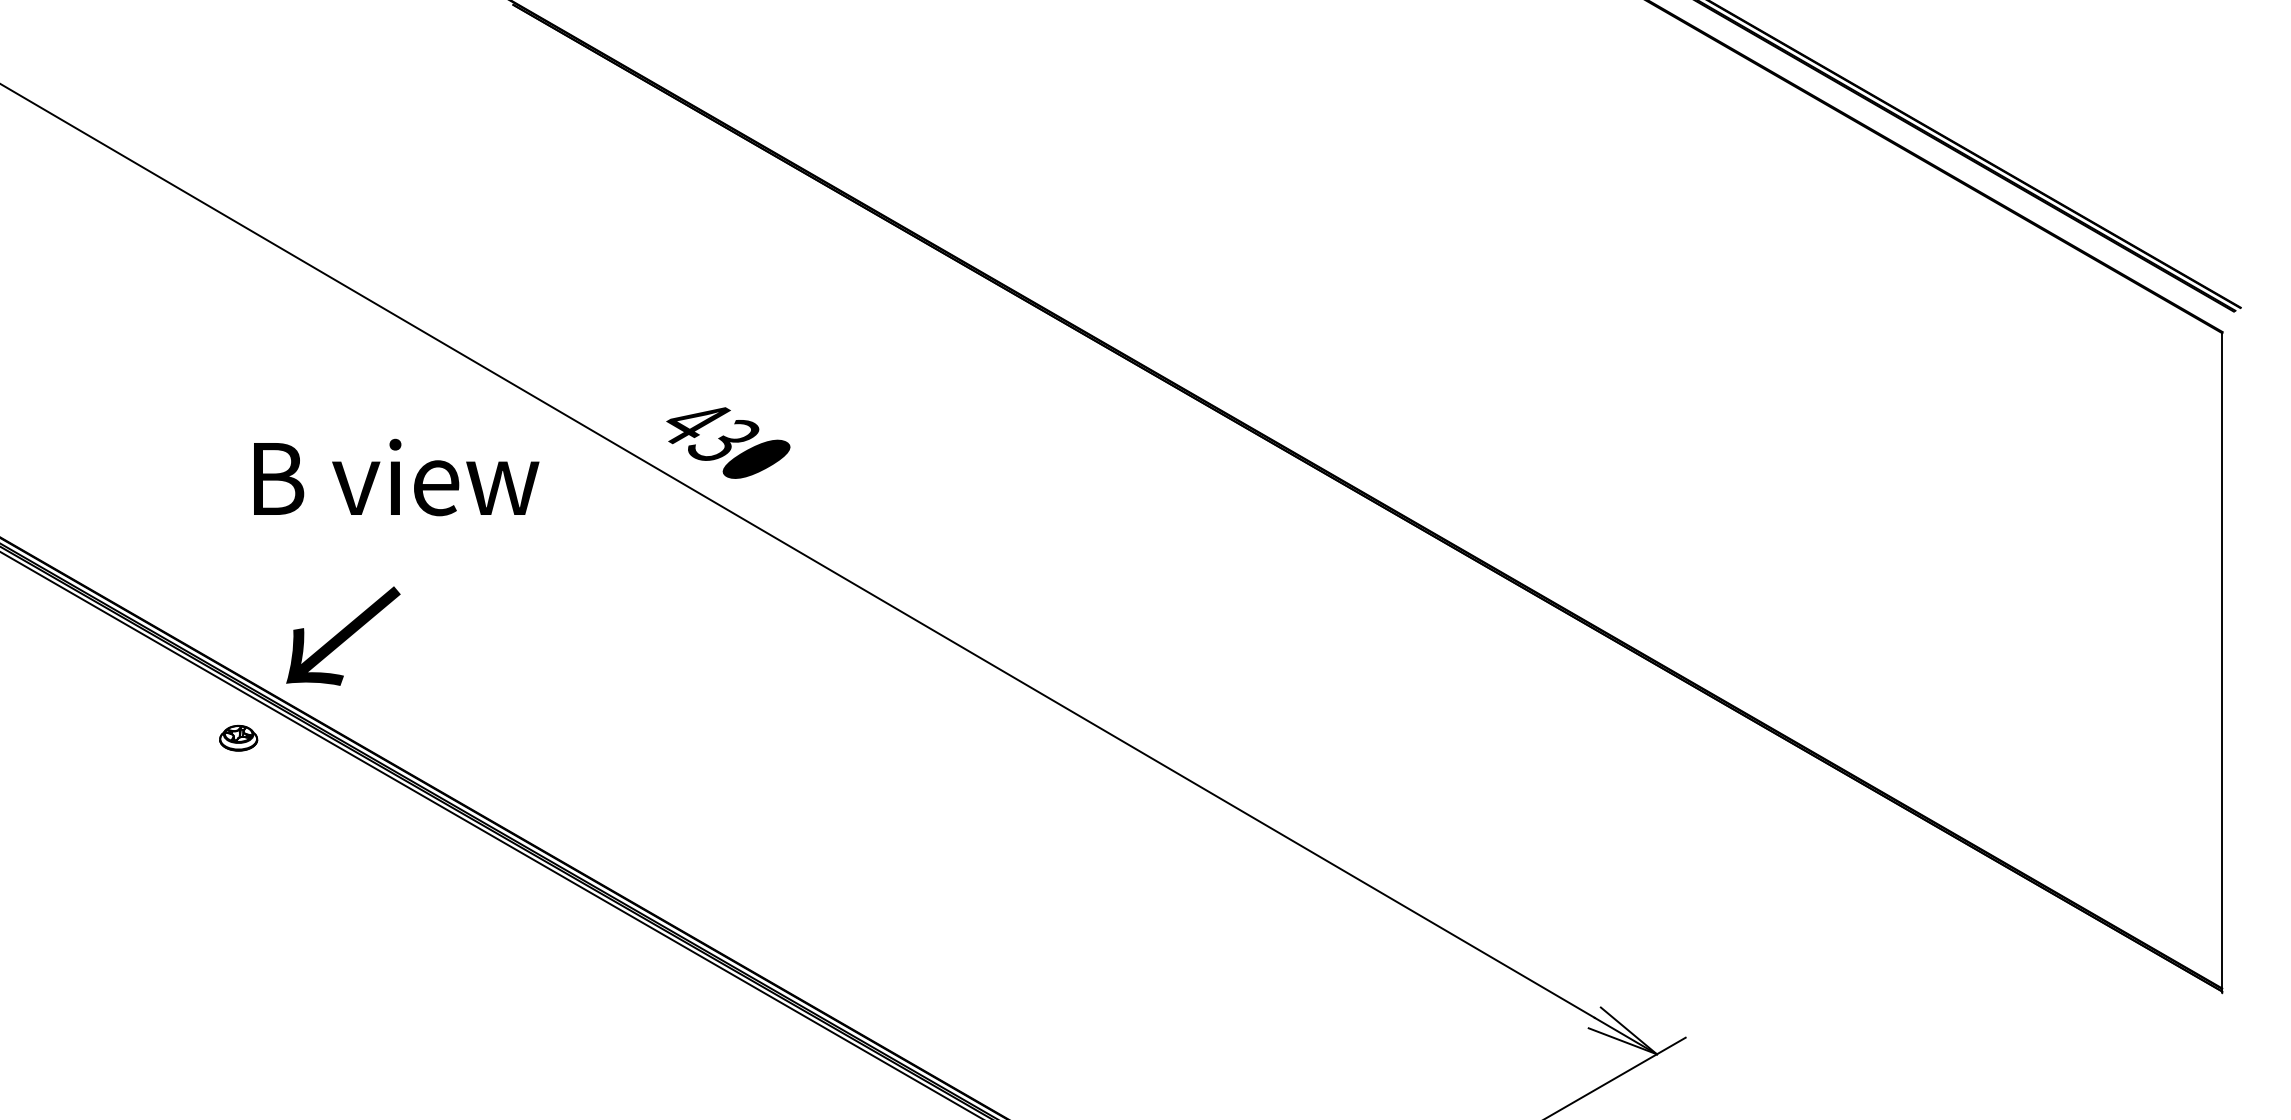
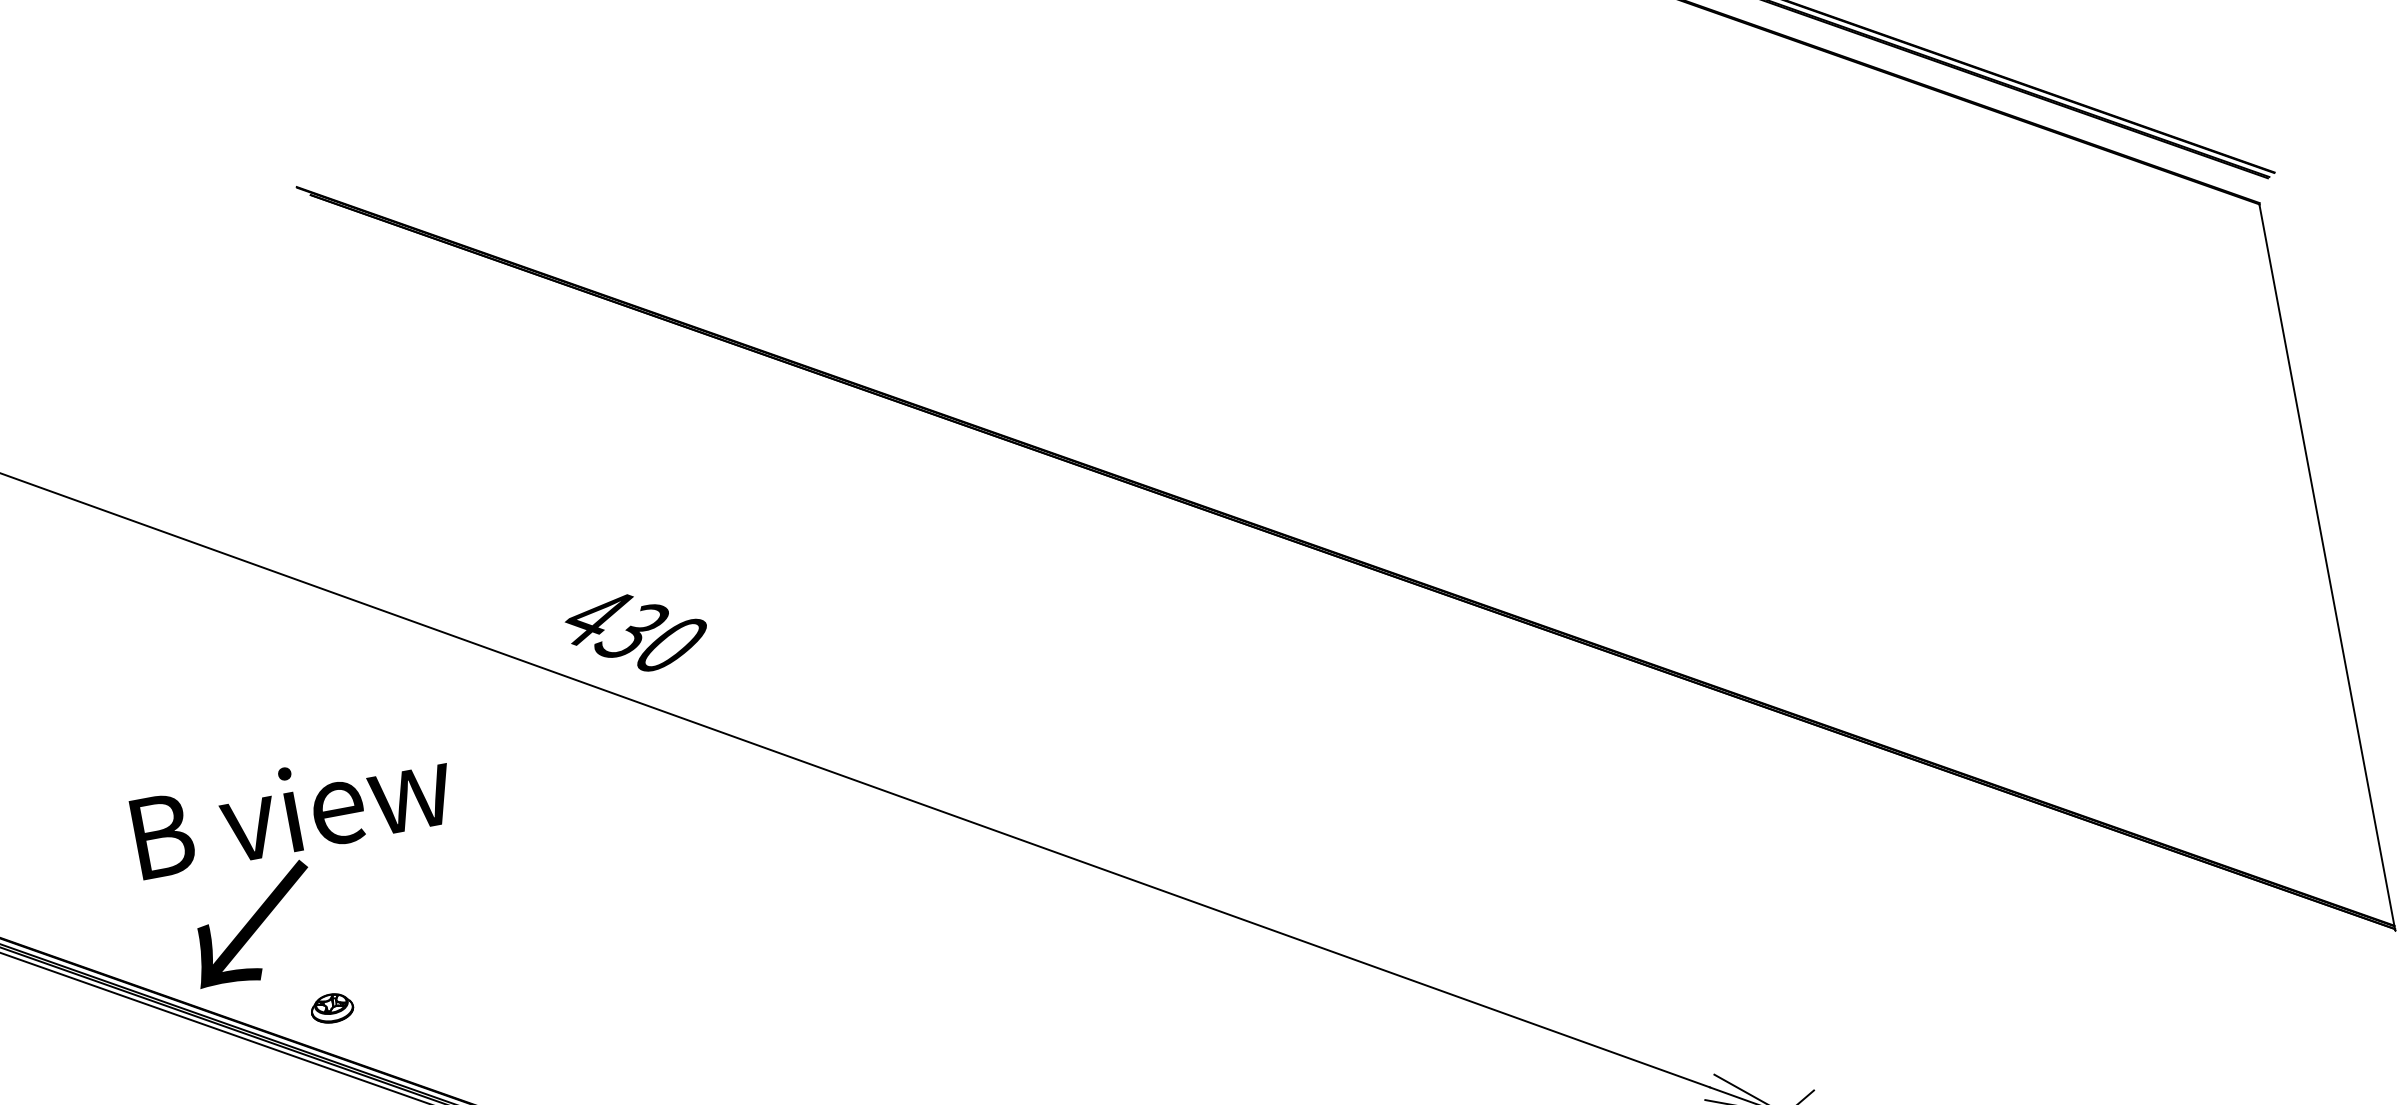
text: (396, 477) -> (292, 809), moved
part: (238, 737) -> (331, 1007), moved

